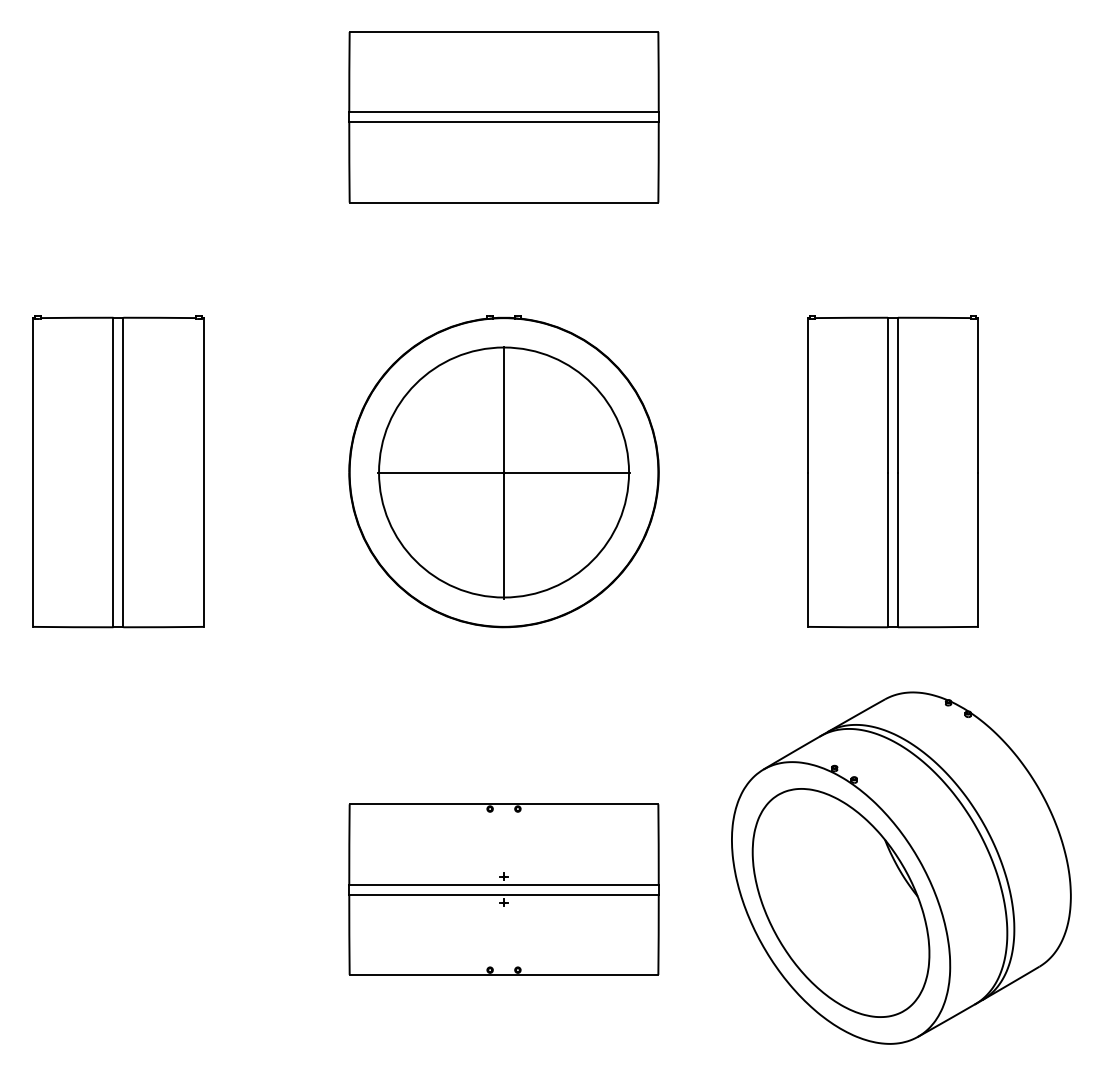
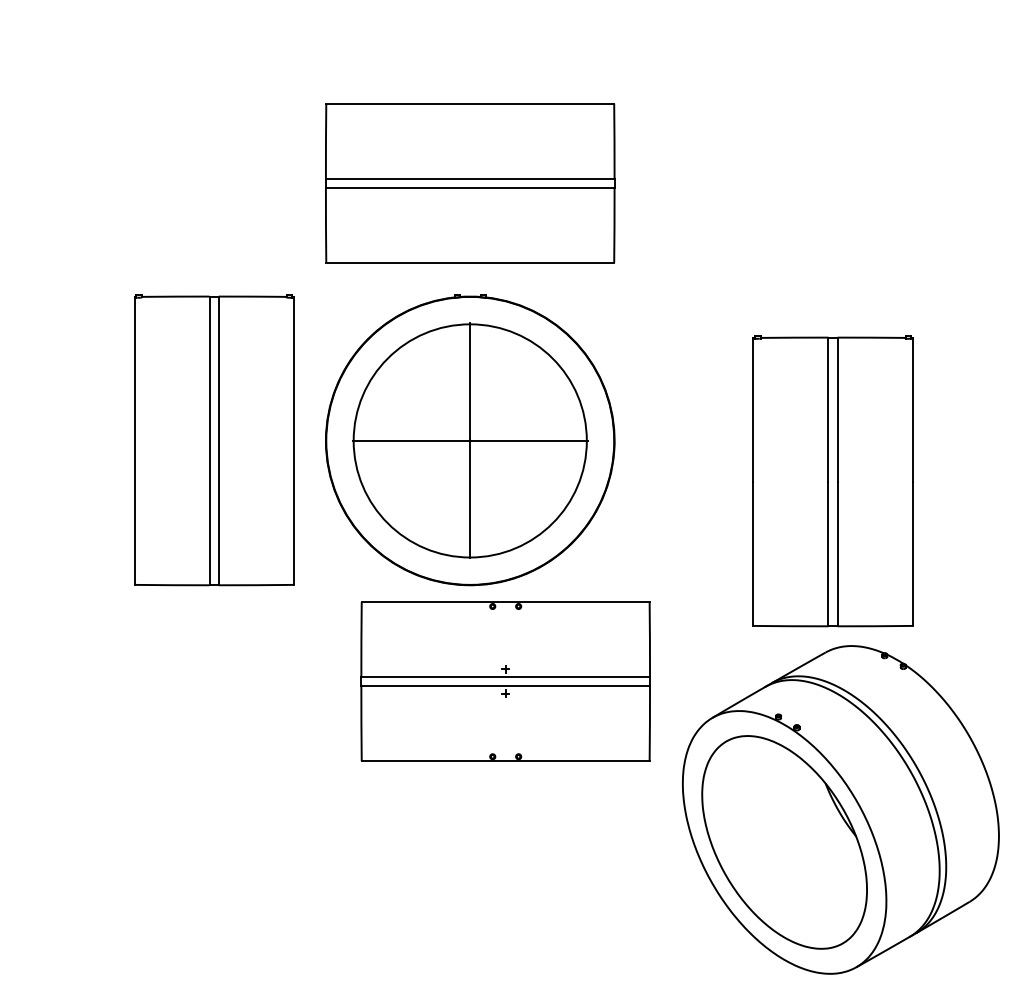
part: (503, 117) -> (469, 183), moved
part: (118, 471) -> (214, 439), moved
part: (892, 471) -> (832, 481), moved
part: (503, 889) -> (505, 681), moved

